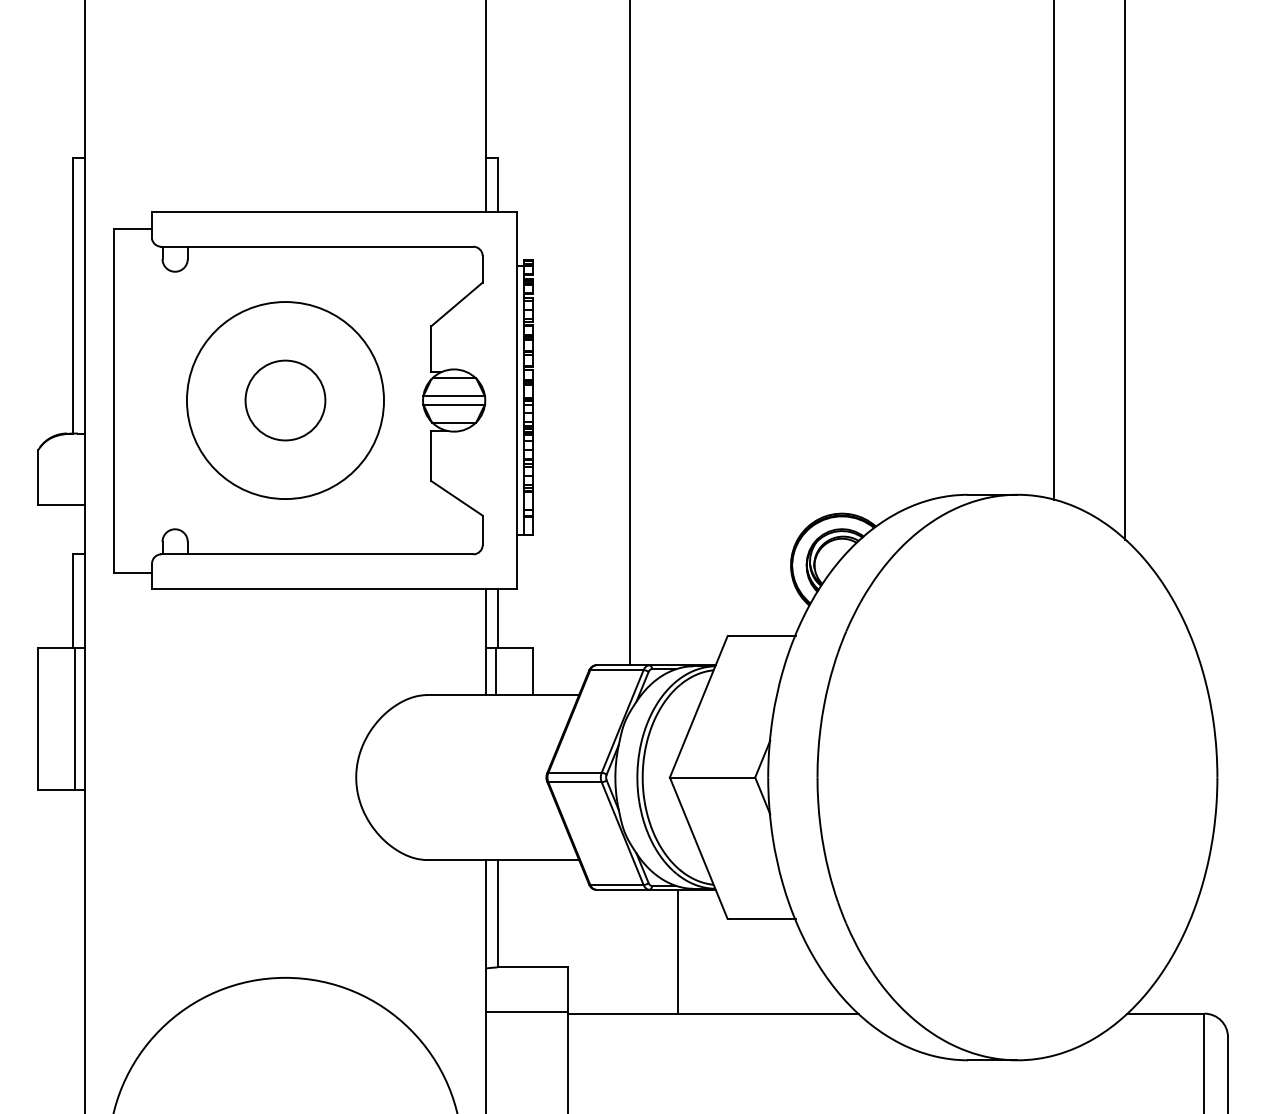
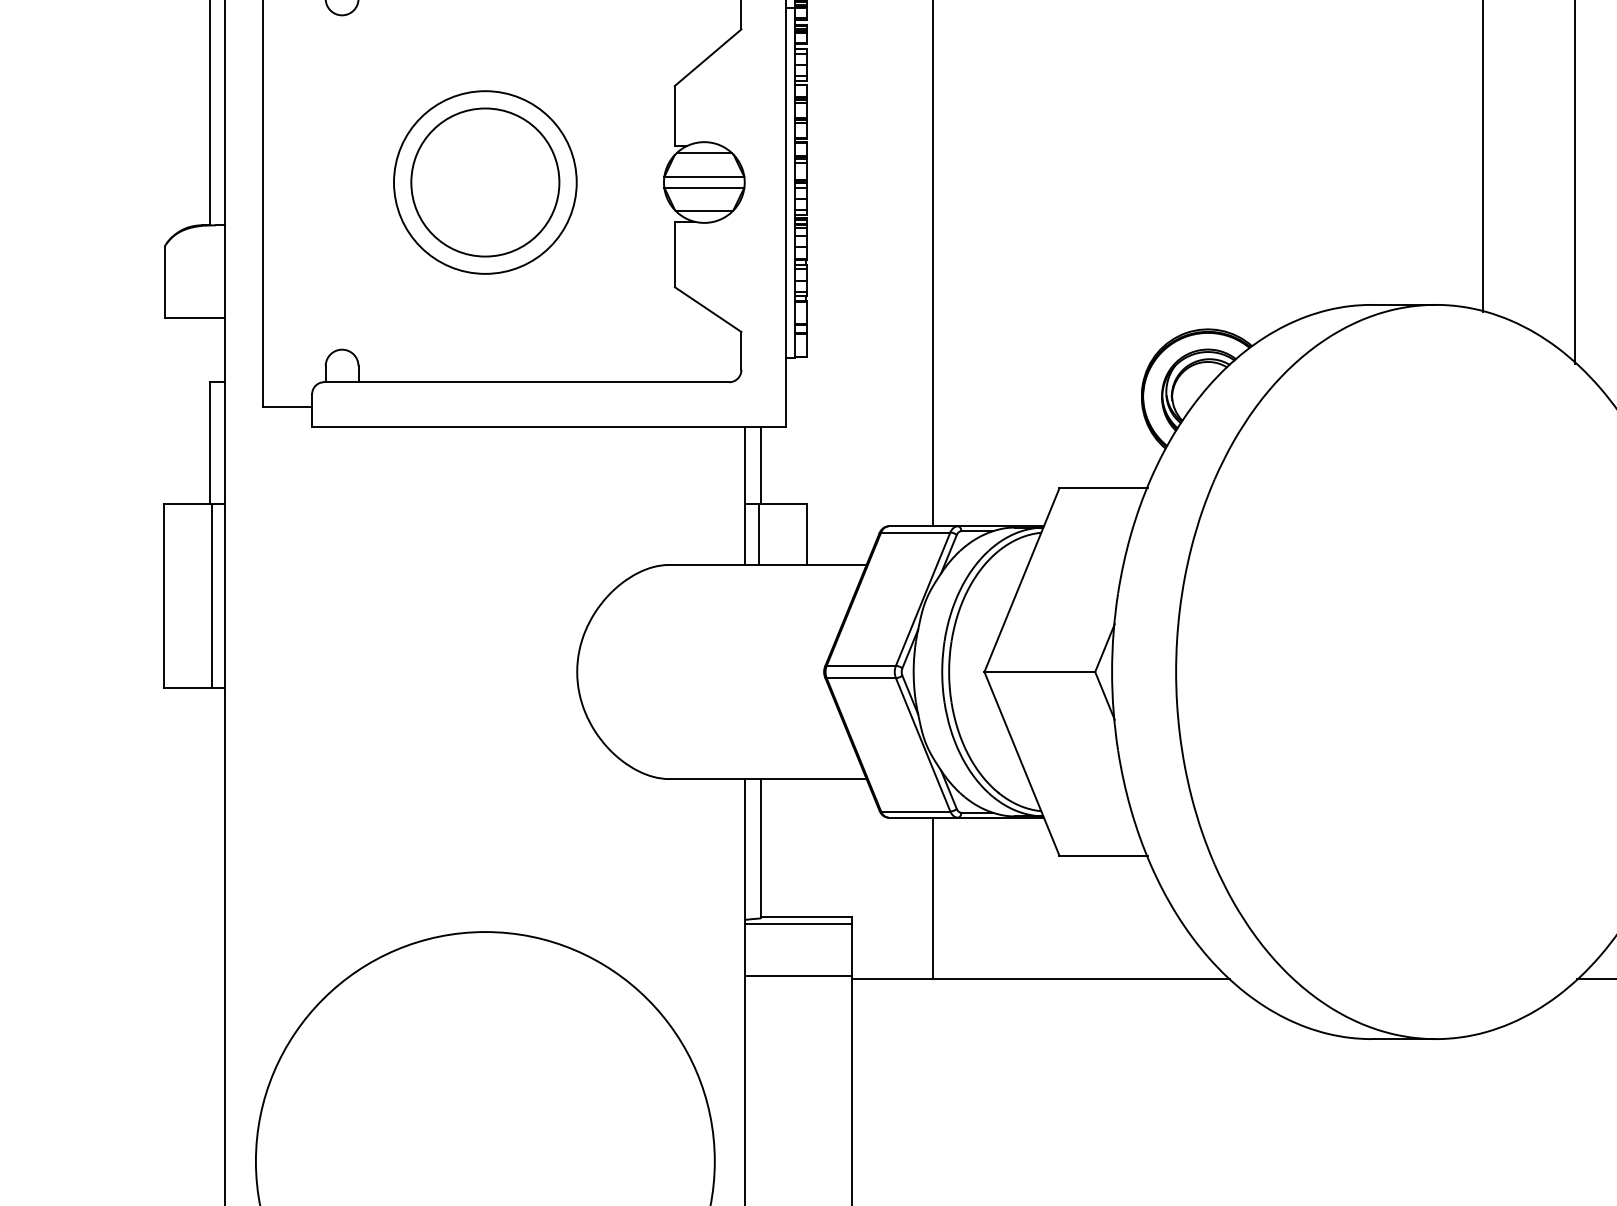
circle: (285, 400) -> (485, 182), size x0.71
circle: (285, 400) -> (485, 182), size x1.43
line: (678, 951) -> (933, 897), moved
line: (526, 971) -> (798, 923), added

